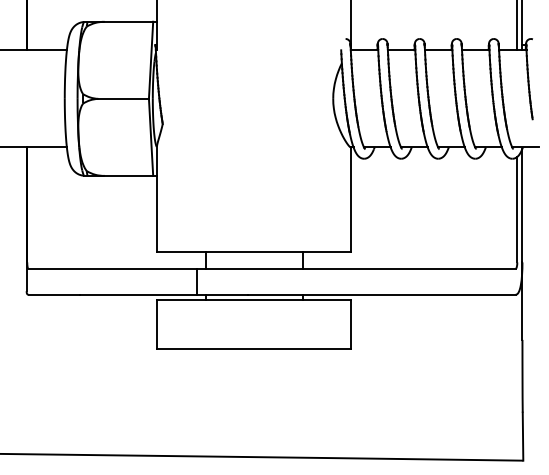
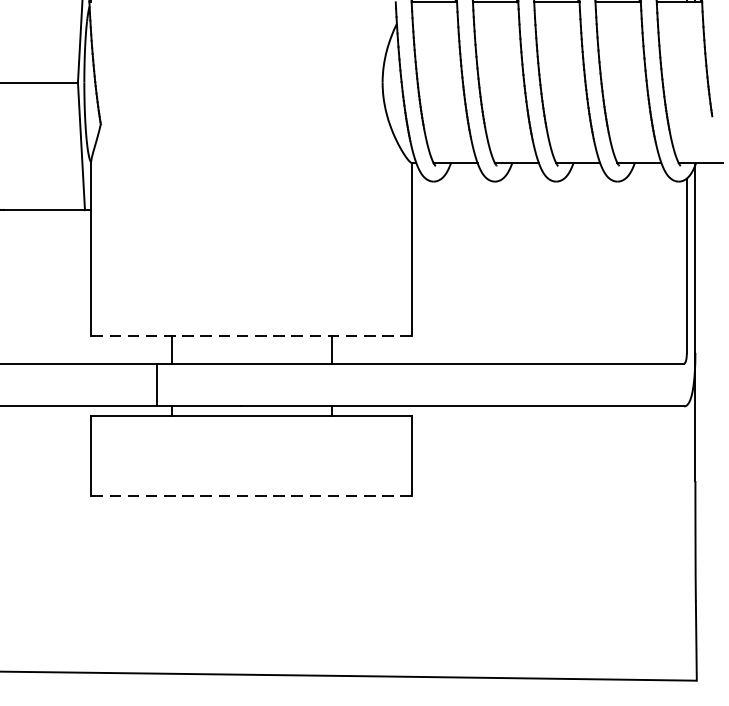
line: (254, 251) -> (252, 334), solid -> dashed
line: (254, 349) -> (252, 496), solid -> dashed

